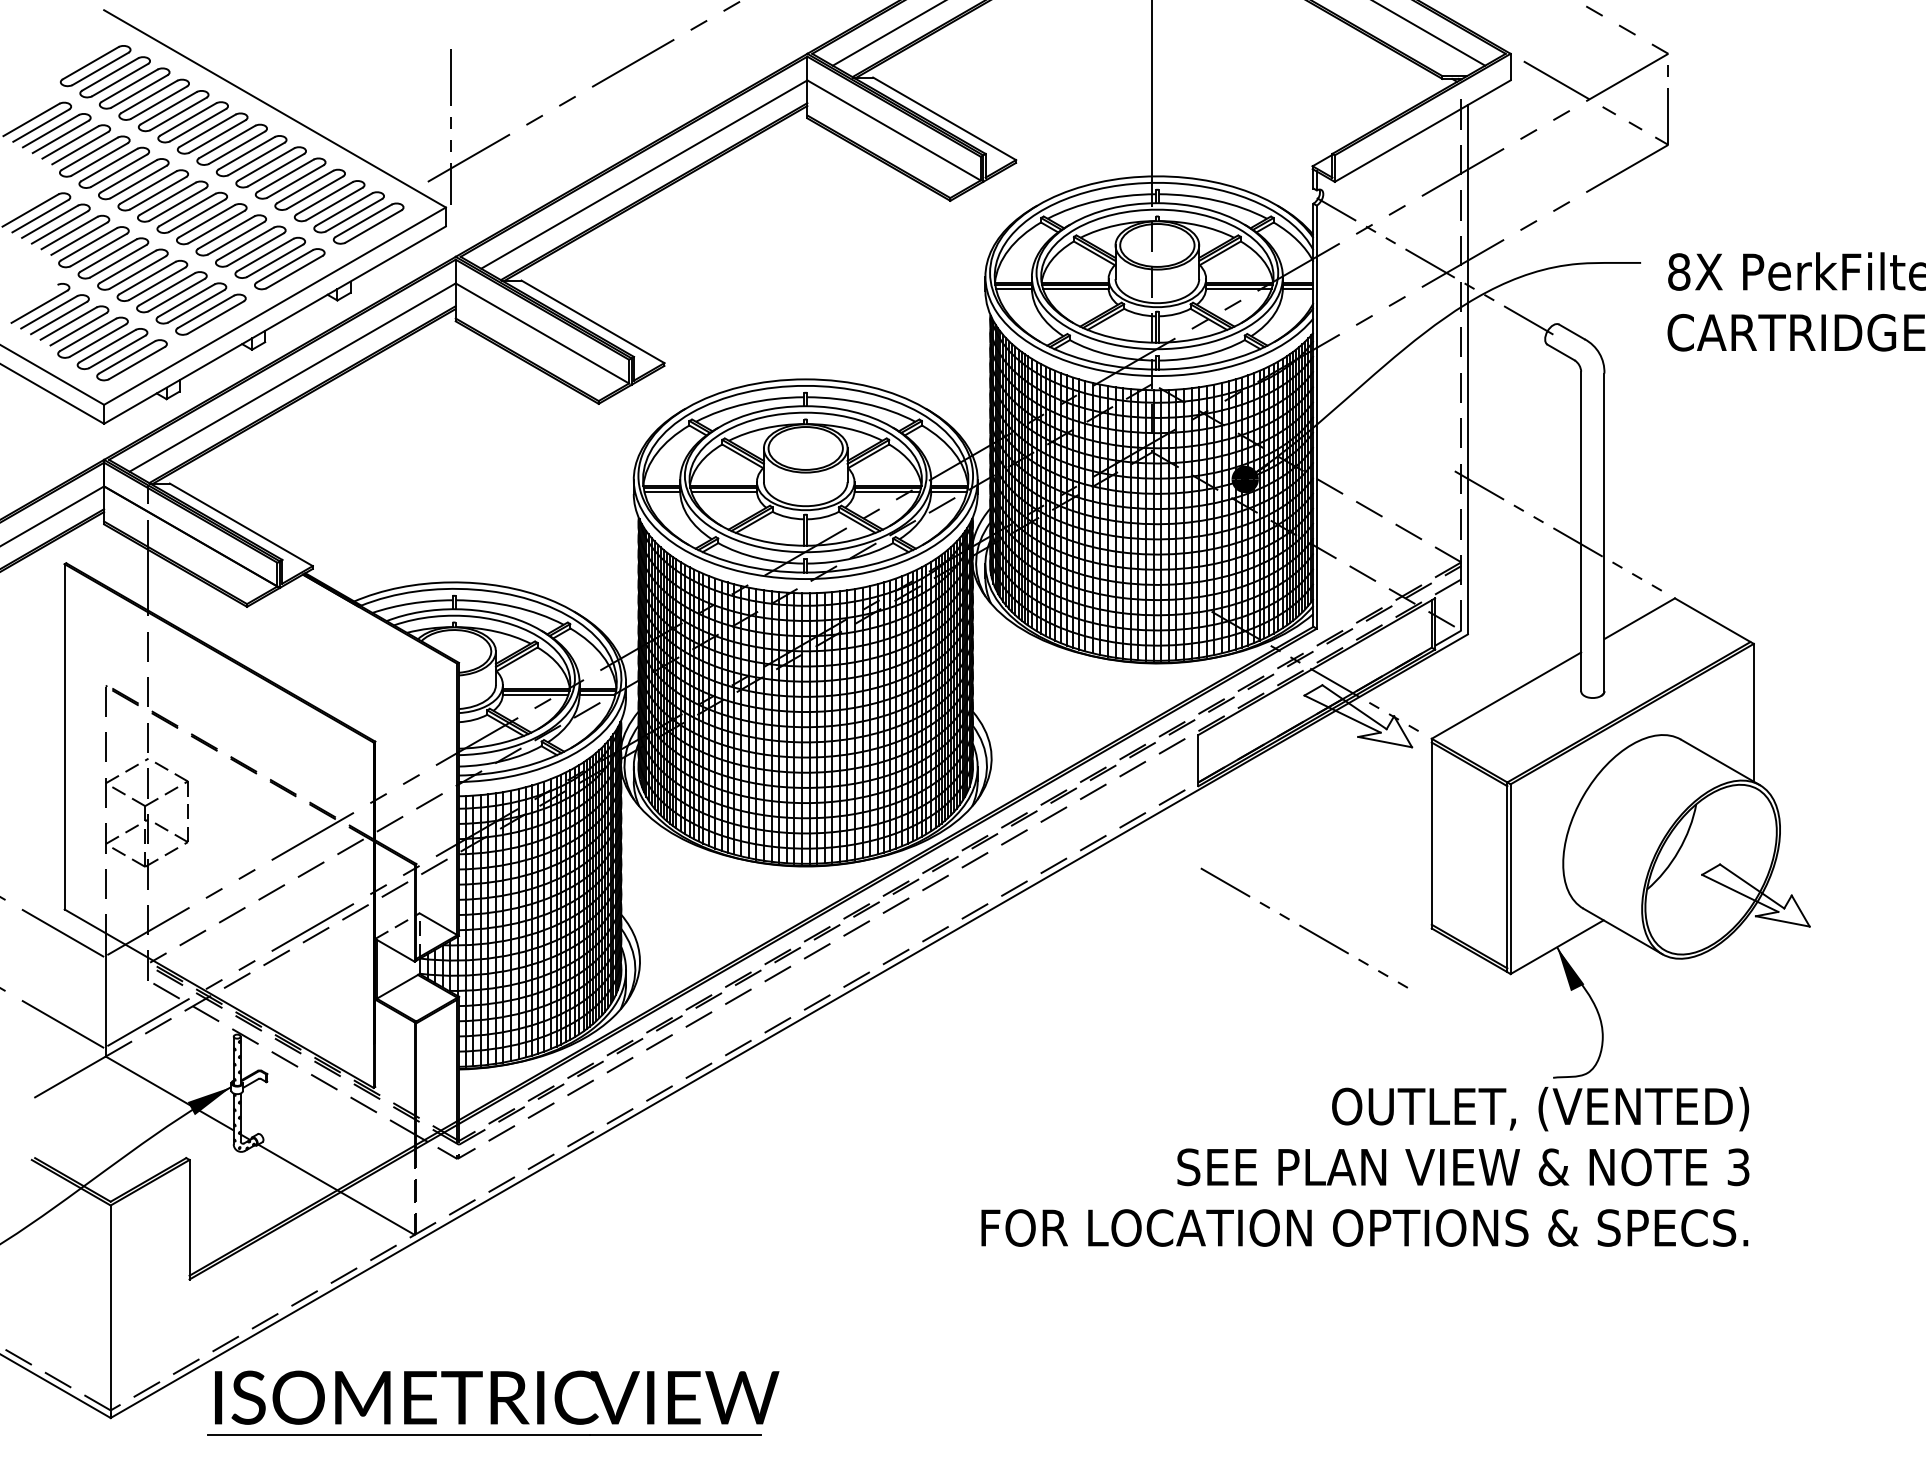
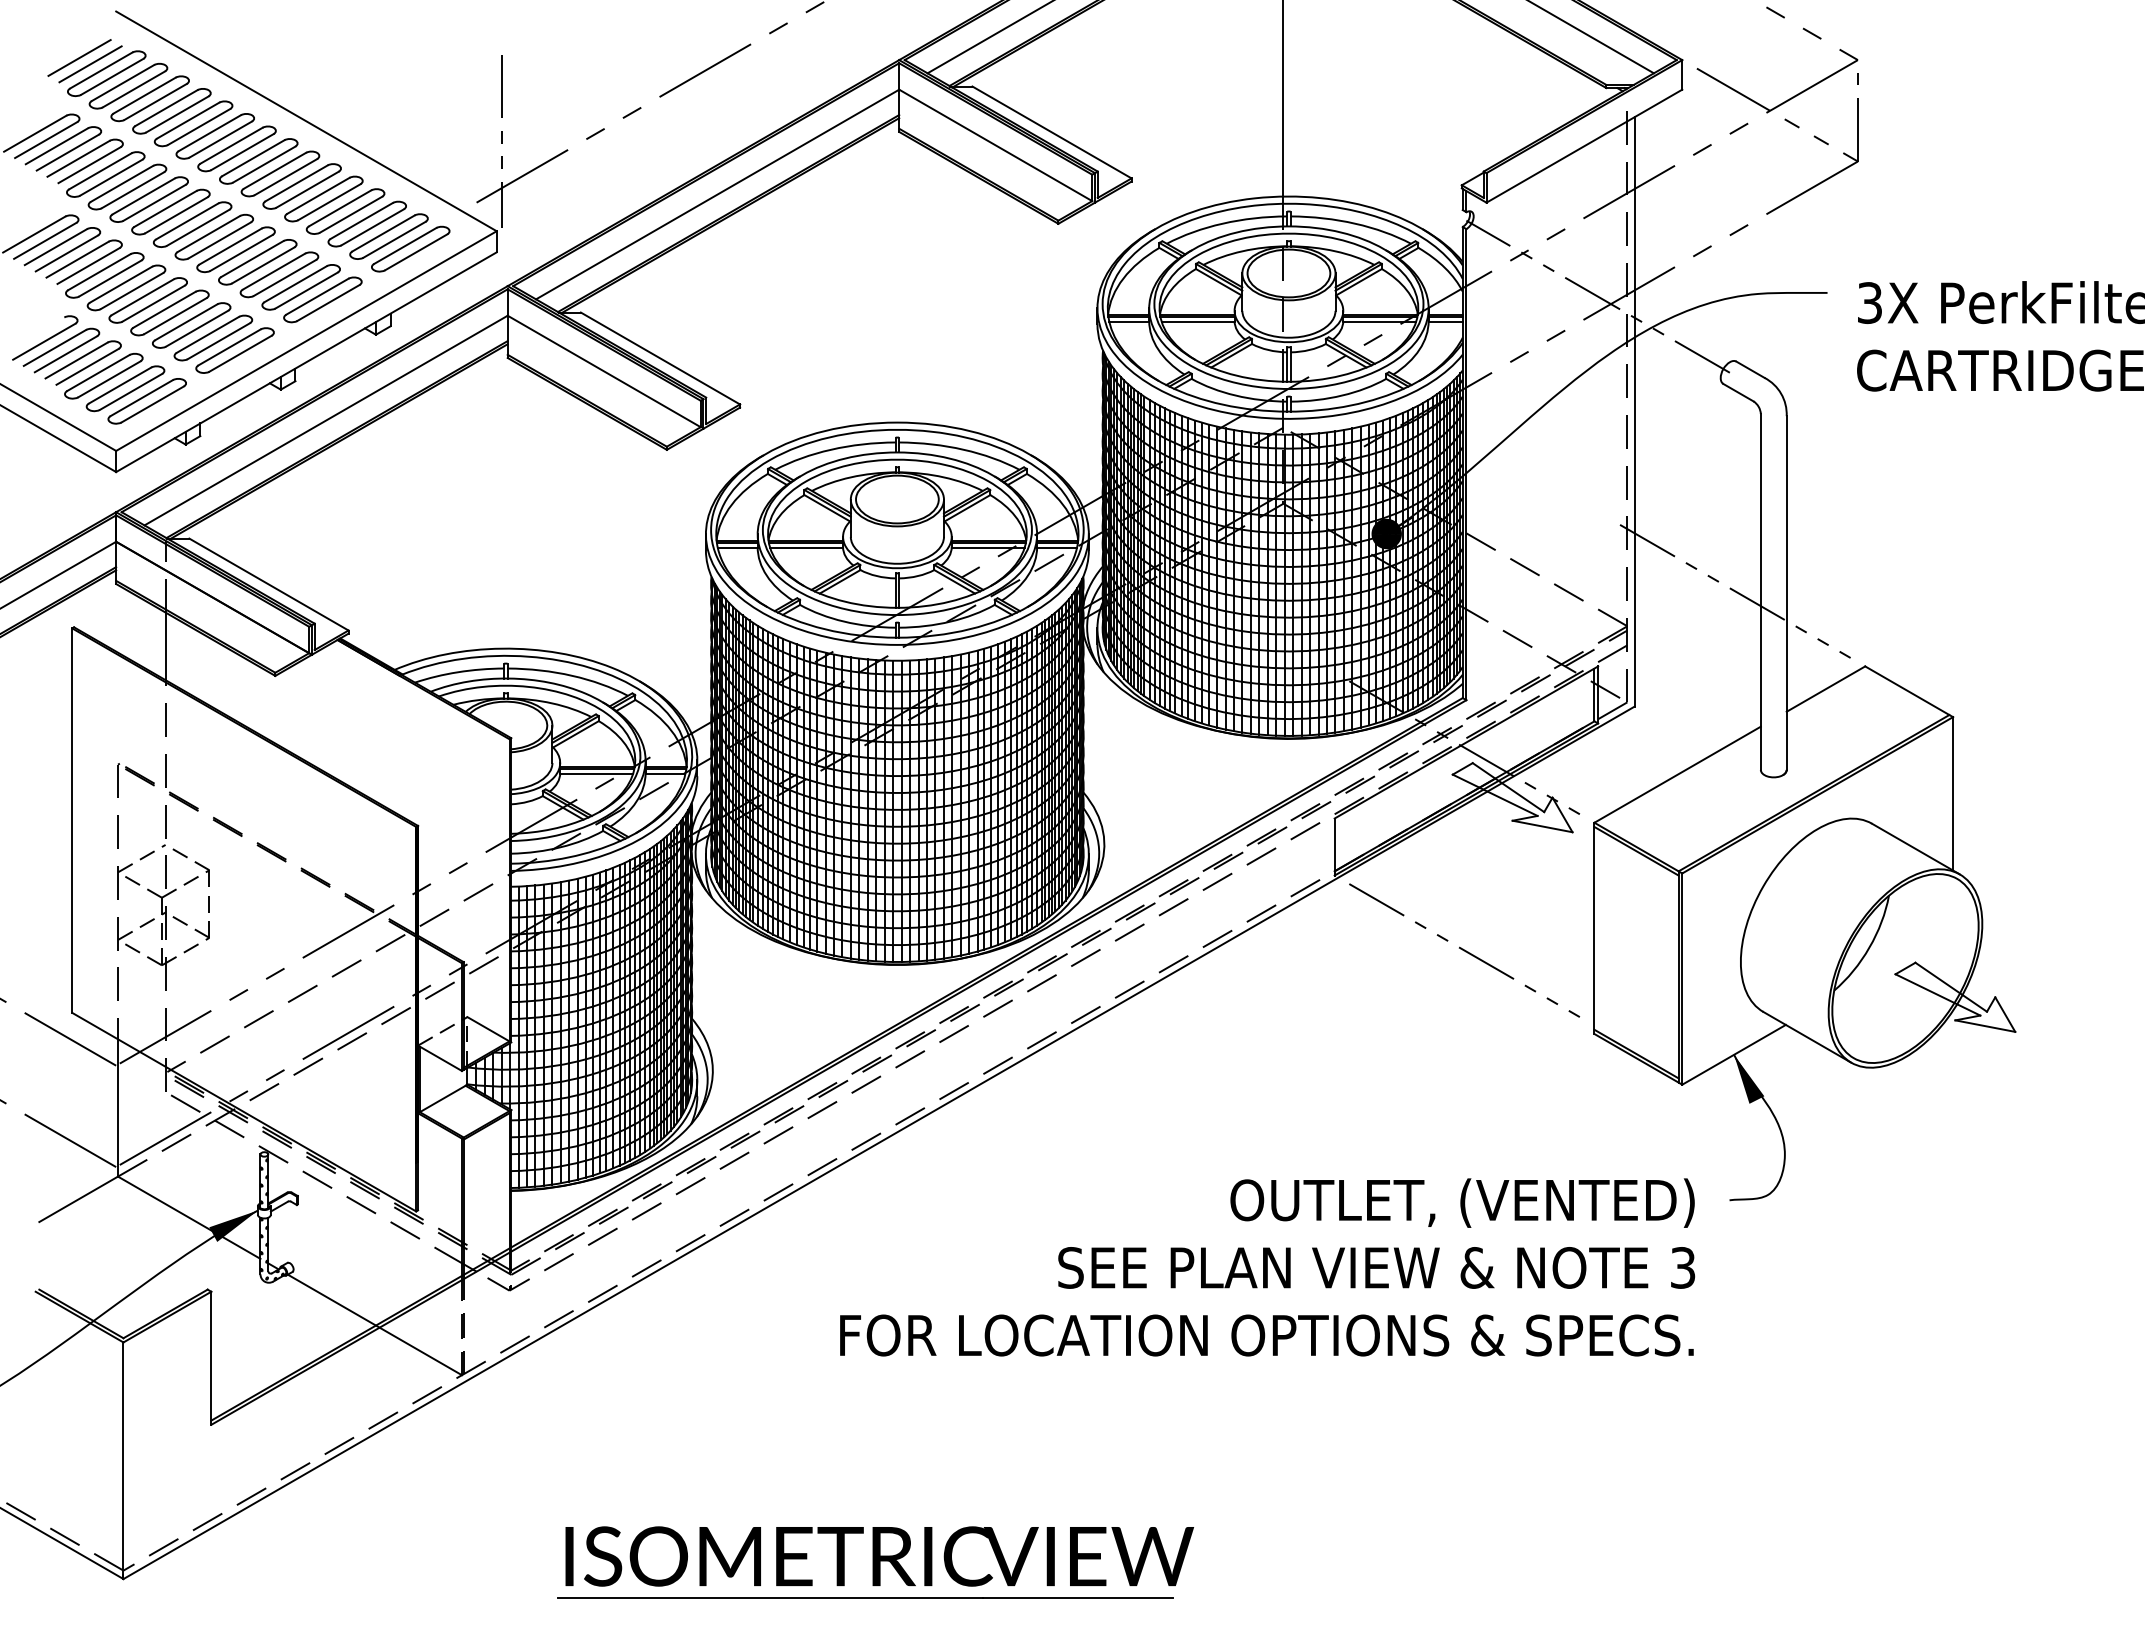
line: (71, 51) -> (79, 57), added
line: (81, 57) -> (90, 64), added
text: (1678, 272) -> (1869, 303), 8X -> 3X
line: (1304, 928) -> (1464, 950), moved
text: (1365, 1166) -> (1267, 1267), moved
part: (493, 1403) -> (875, 1562), moved

